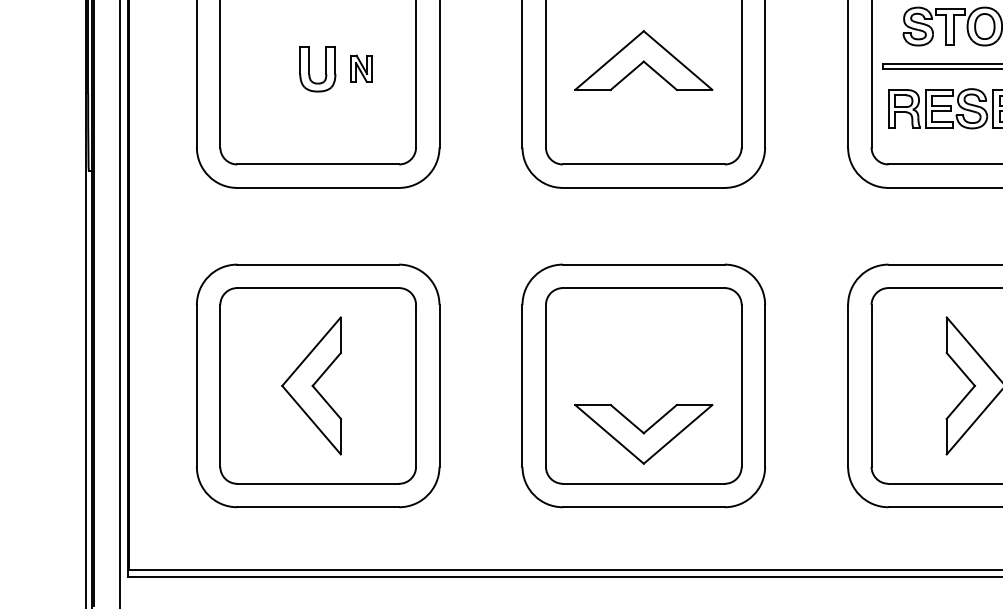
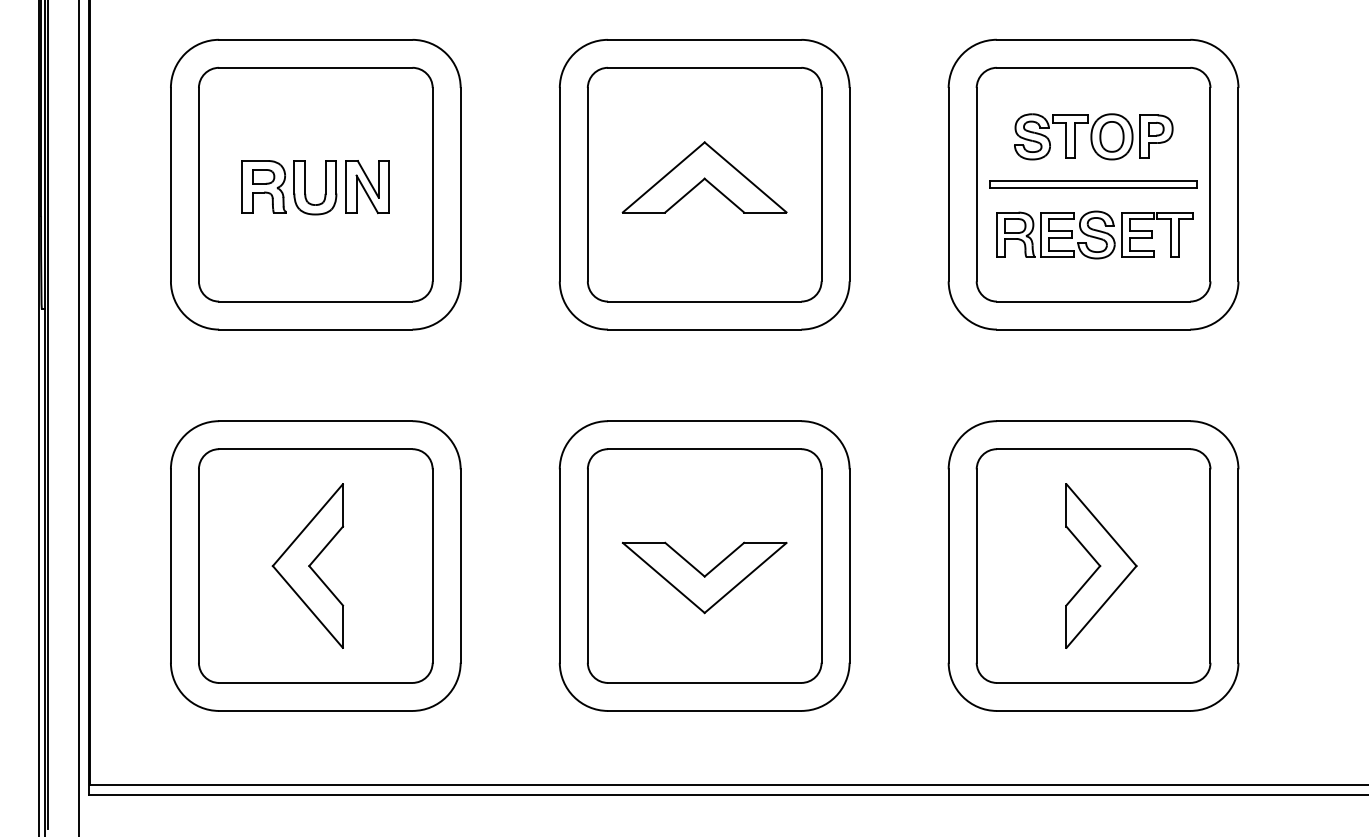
part: (274, 68) -> (263, 186), added
part: (361, 68) -> (367, 187), size x1.67
part: (643, 434) -> (704, 577), moved

